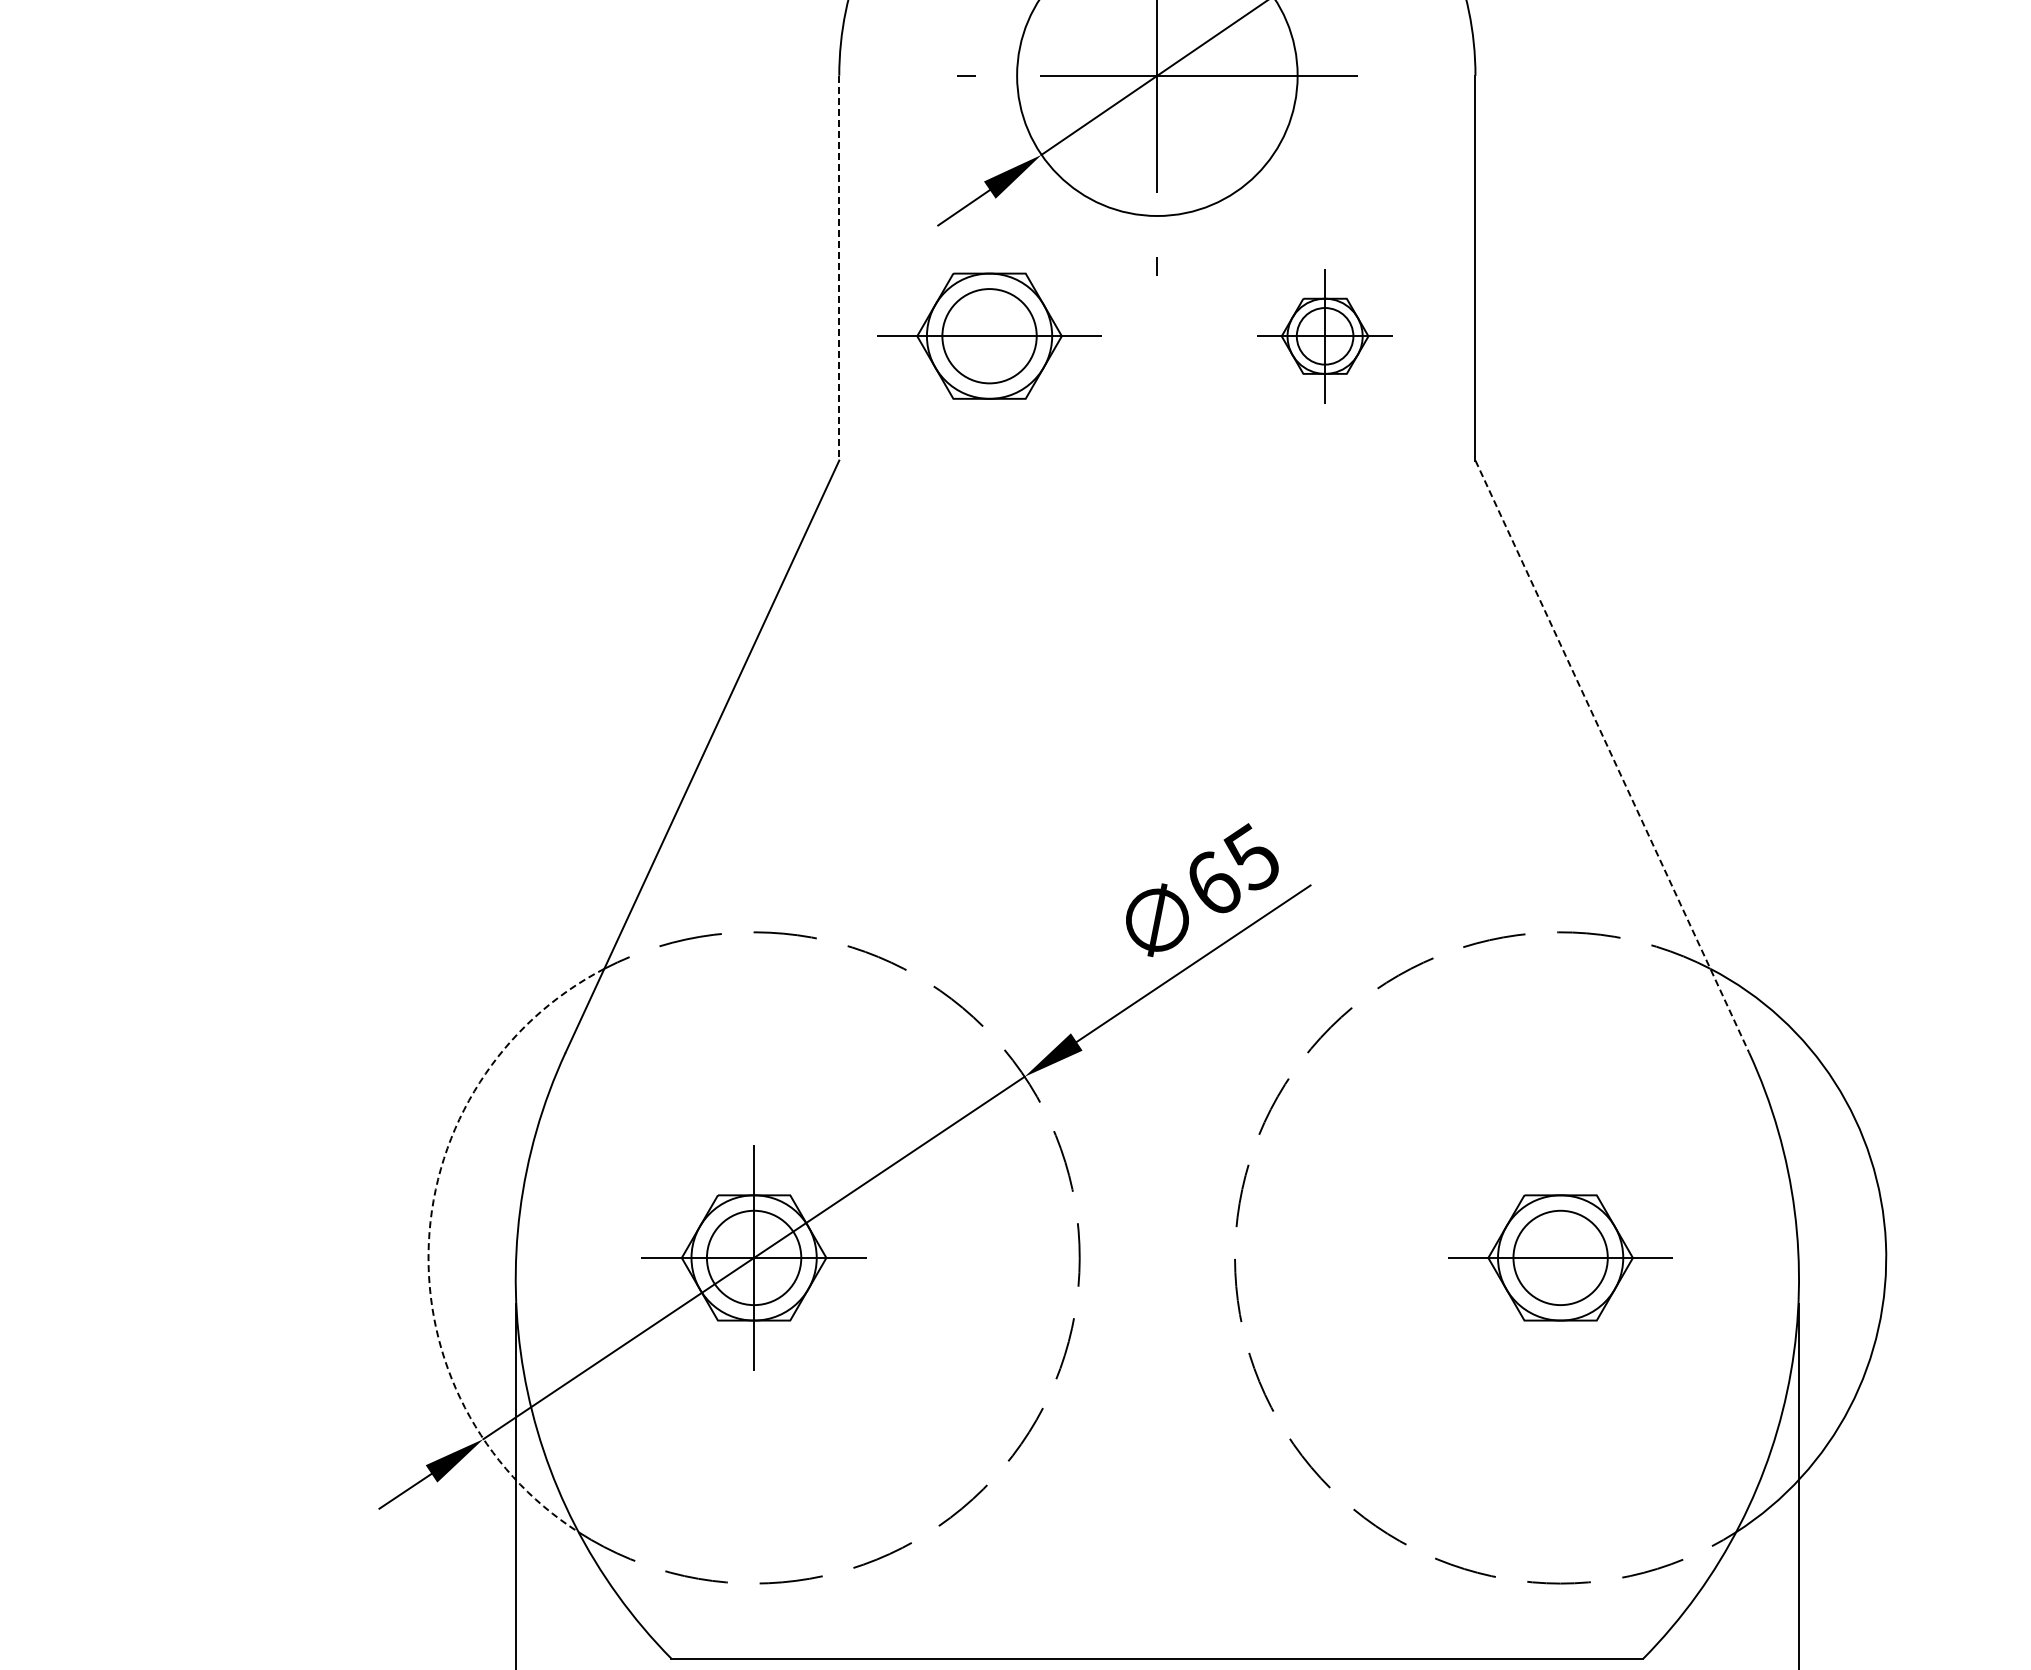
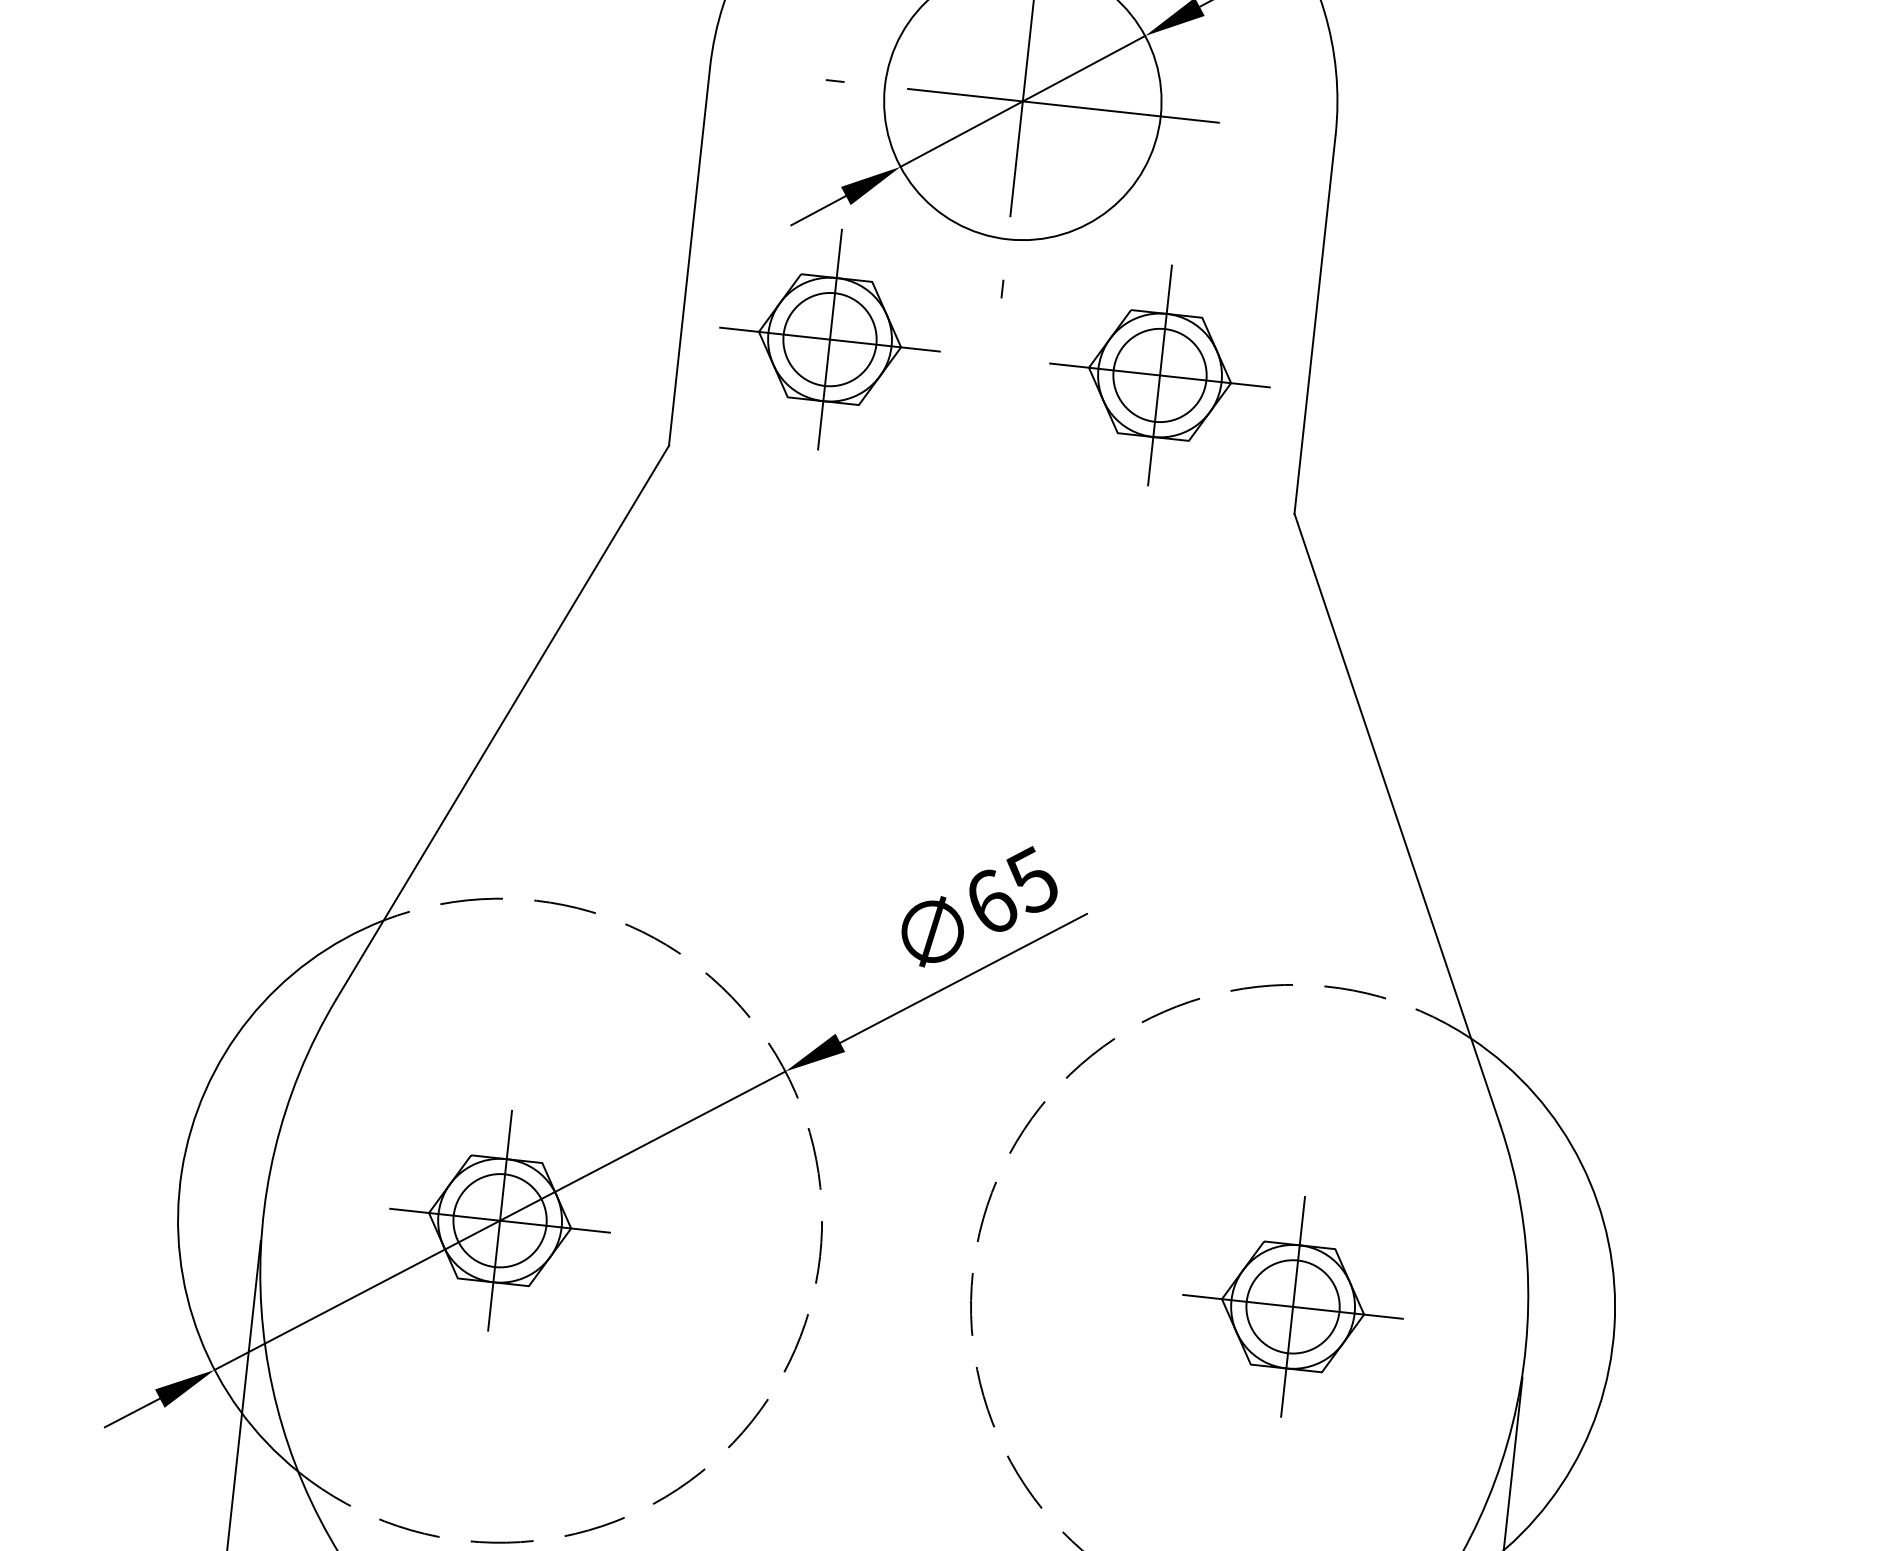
line: (839, 268) -> (689, 257), dashed -> solid
line: (989, 335) -> (830, 338), added
part: (1324, 336) -> (1159, 375), size x1.67
line: (1612, 757) -> (1397, 820), dashed -> solid
arc: (428, 1243) -> (181, 1171), dashed -> solid
line: (1560, 1257) -> (1292, 1306), added

